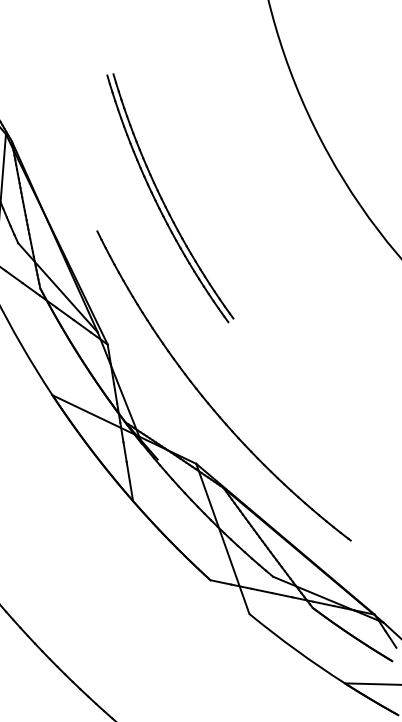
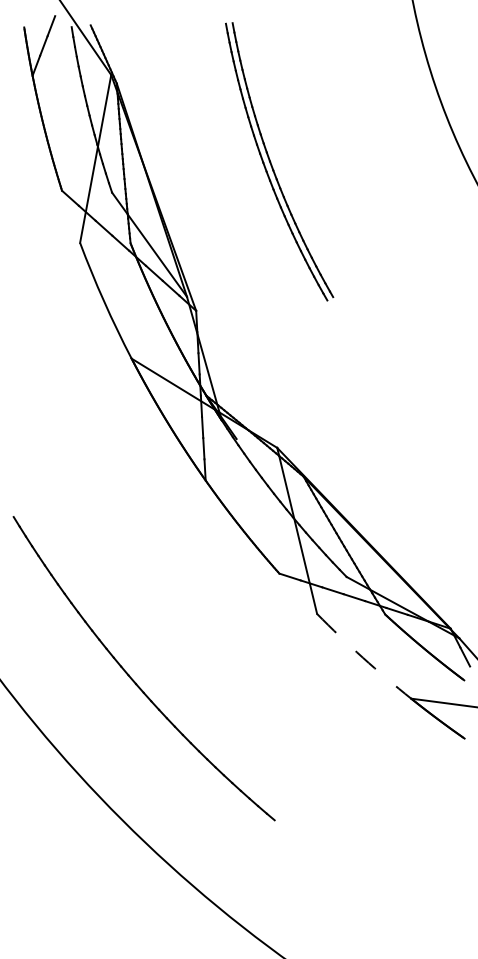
part: (206, 399) -> (295, 380), removed
arc: (295, 649) -> (362, 657), solid -> dashed

